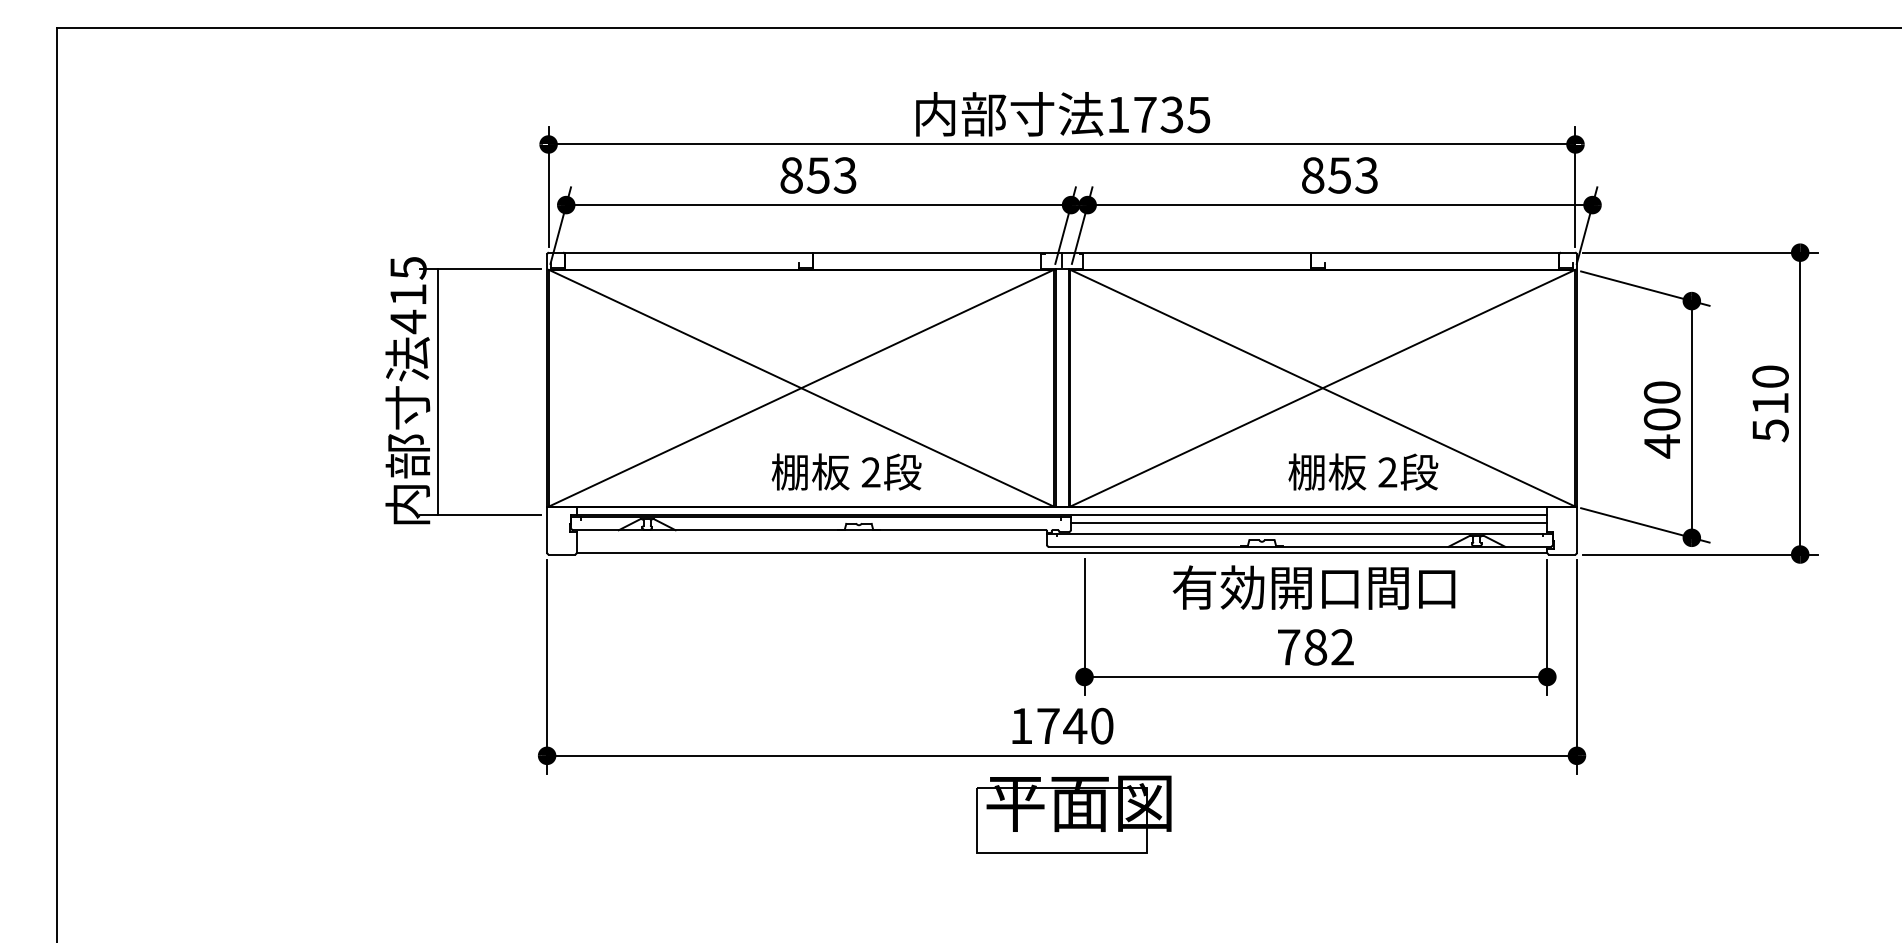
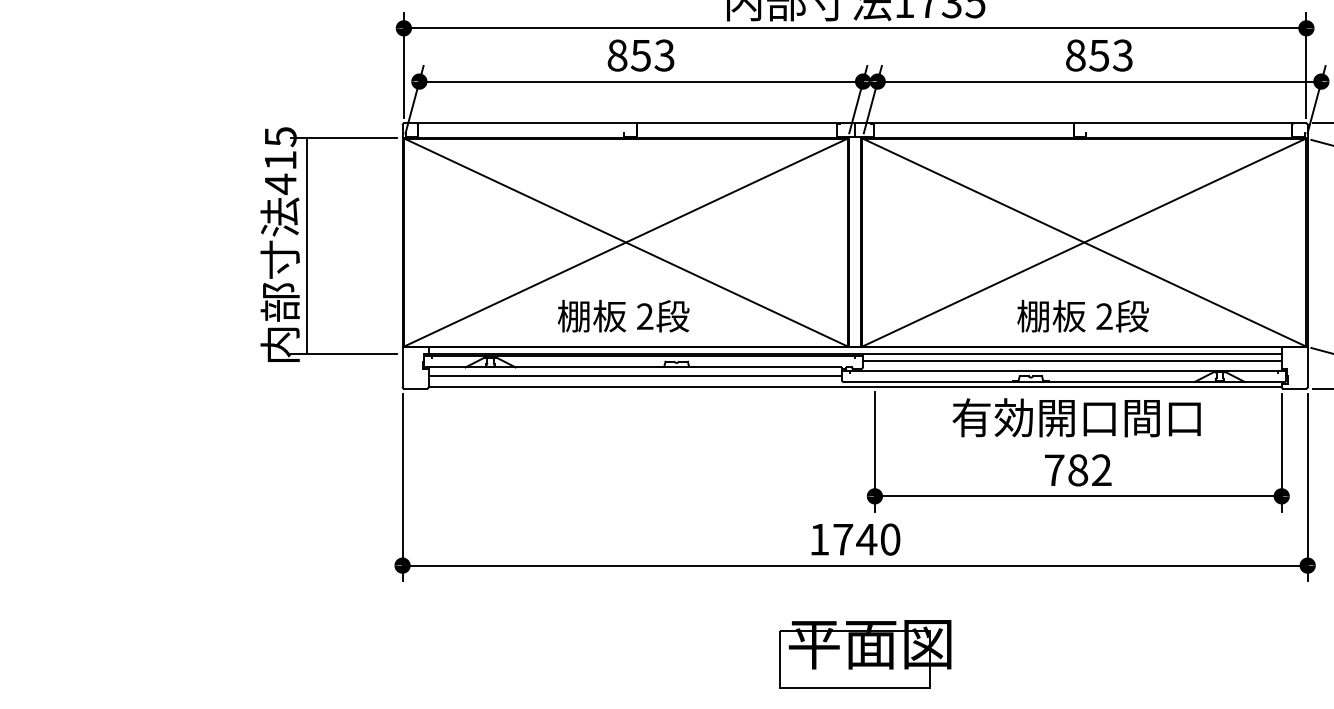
text: (846, 471) -> (623, 315), moved
text: (1363, 471) -> (1083, 315), moved
line: (811, 540) -> (634, 376), added
part: (1073, 814) -> (865, 654), moved

